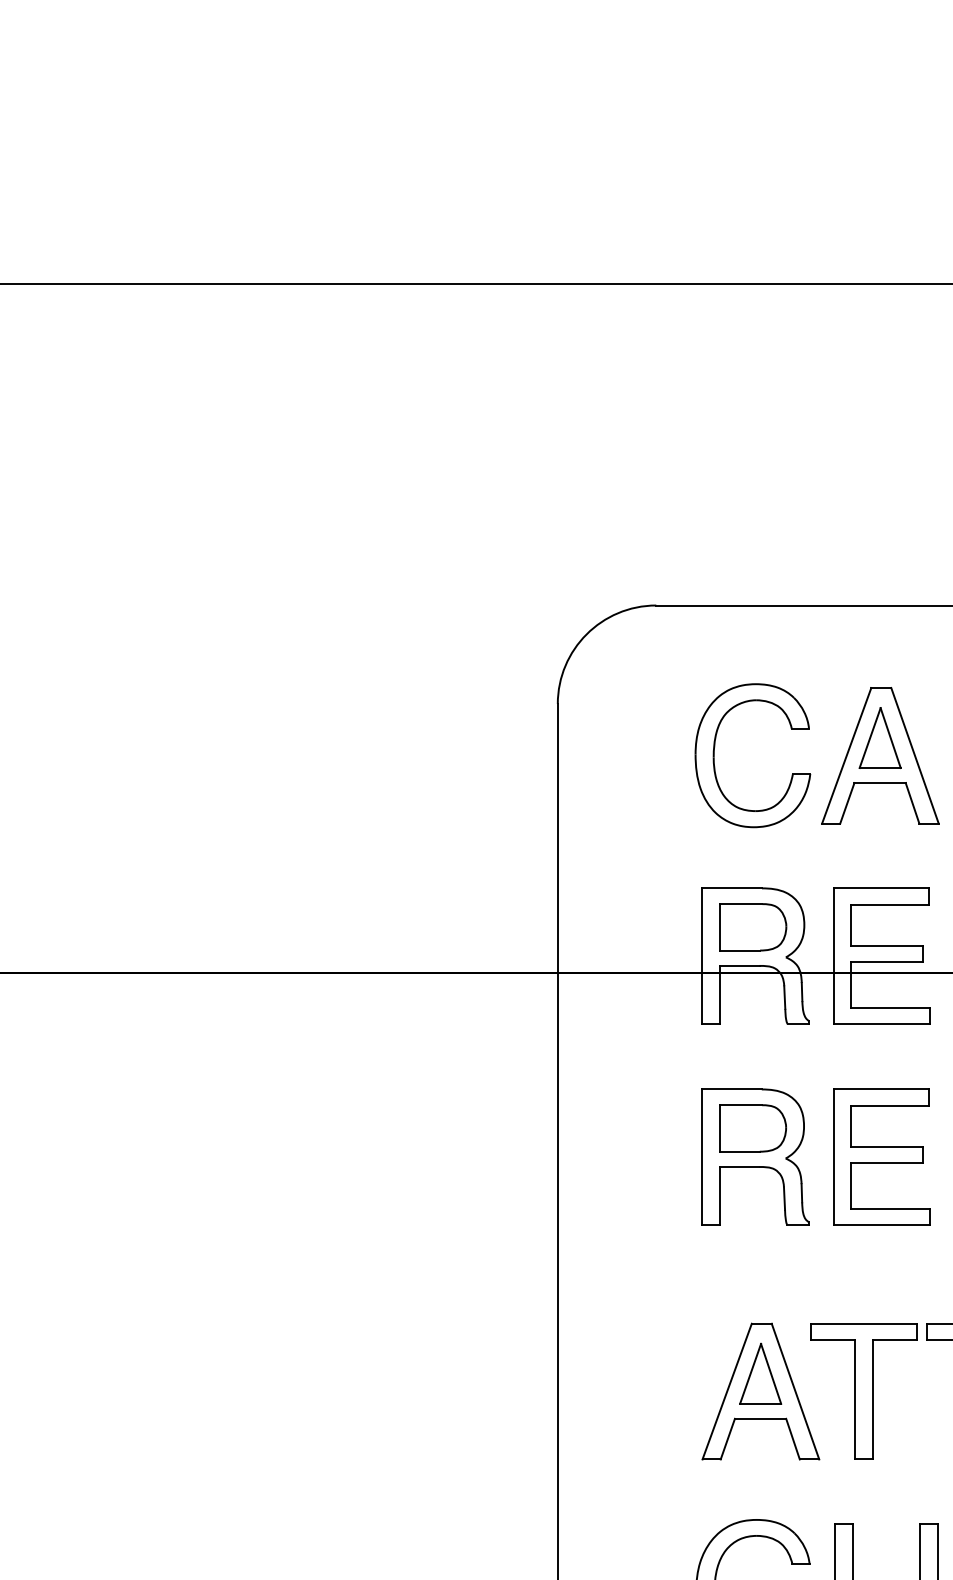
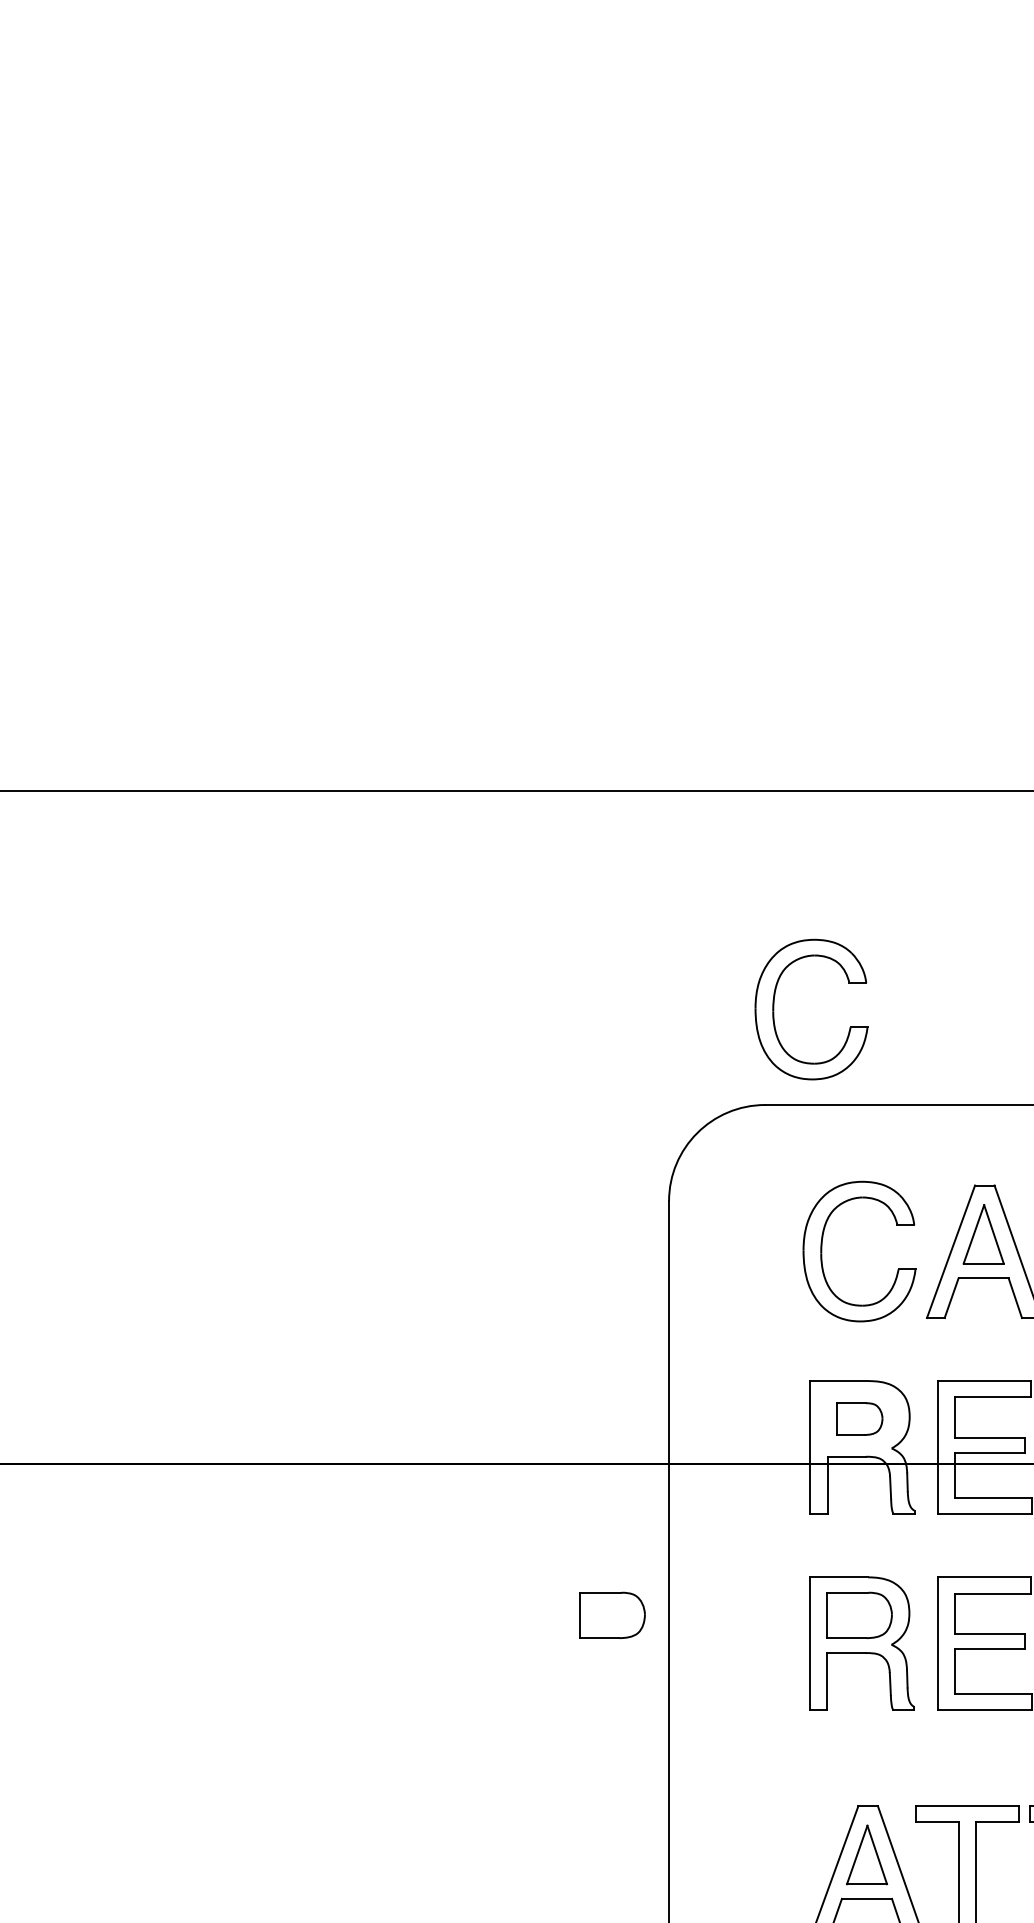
part: (665, 507) -> (774, 1009), added
part: (752, 926) -> (859, 1418), size x0.7
part: (499, 1127) -> (612, 1614), added

